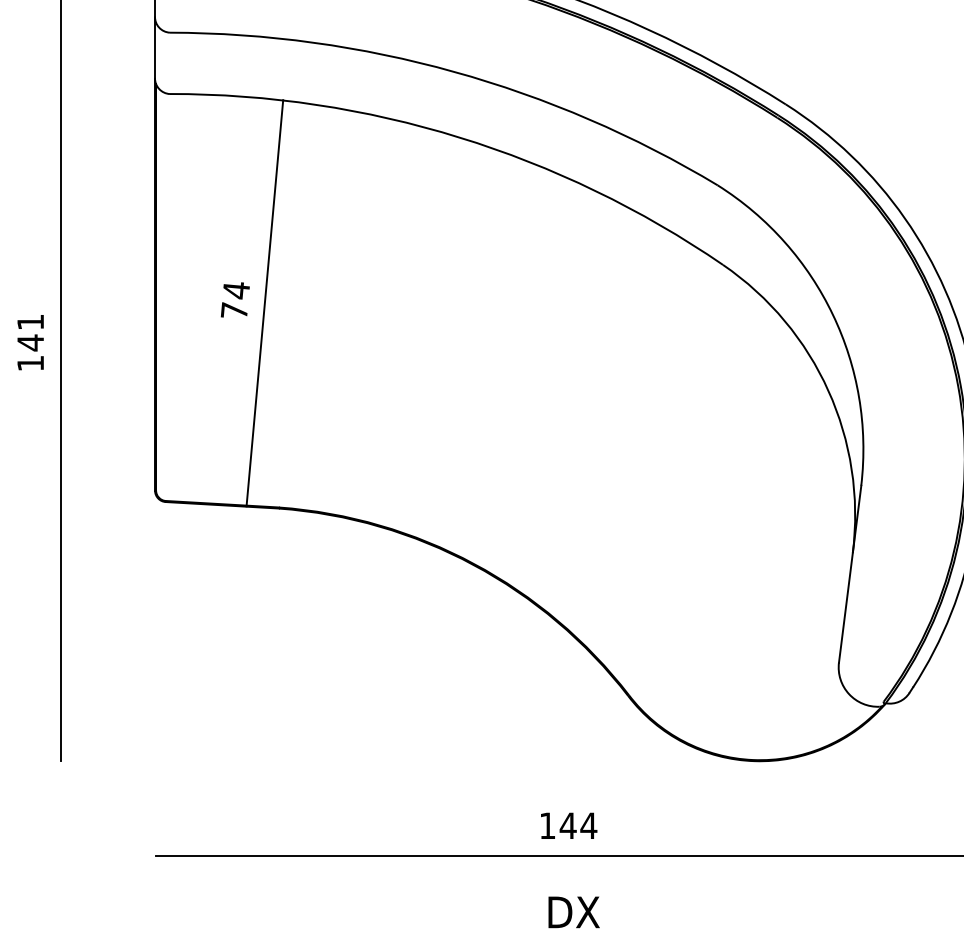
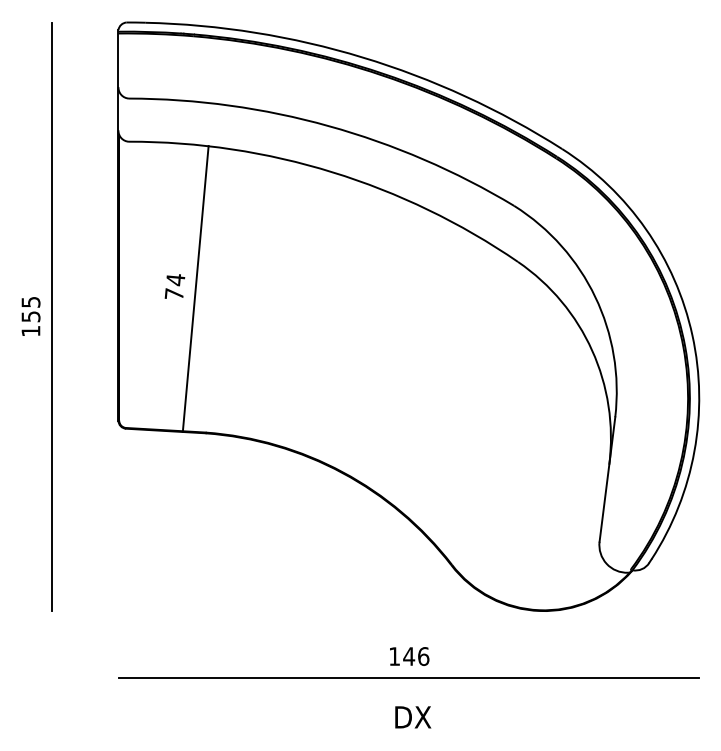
text: (29, 332) -> (30, 309), 141 -> 155
text: (588, 825) -> (423, 656), 144 -> 146

